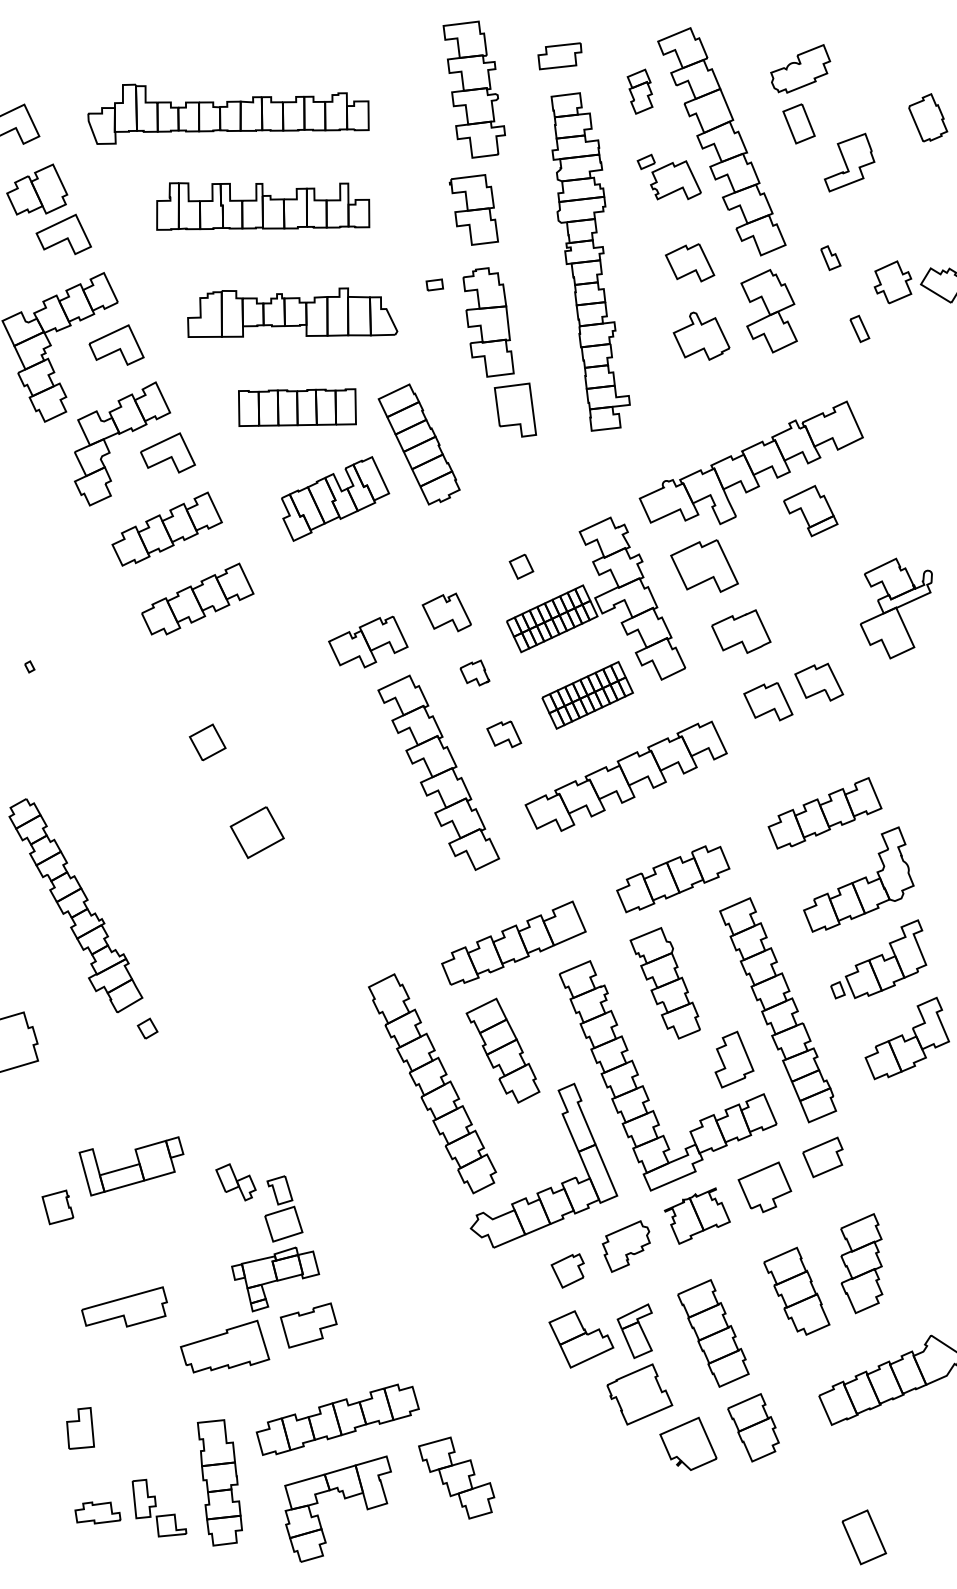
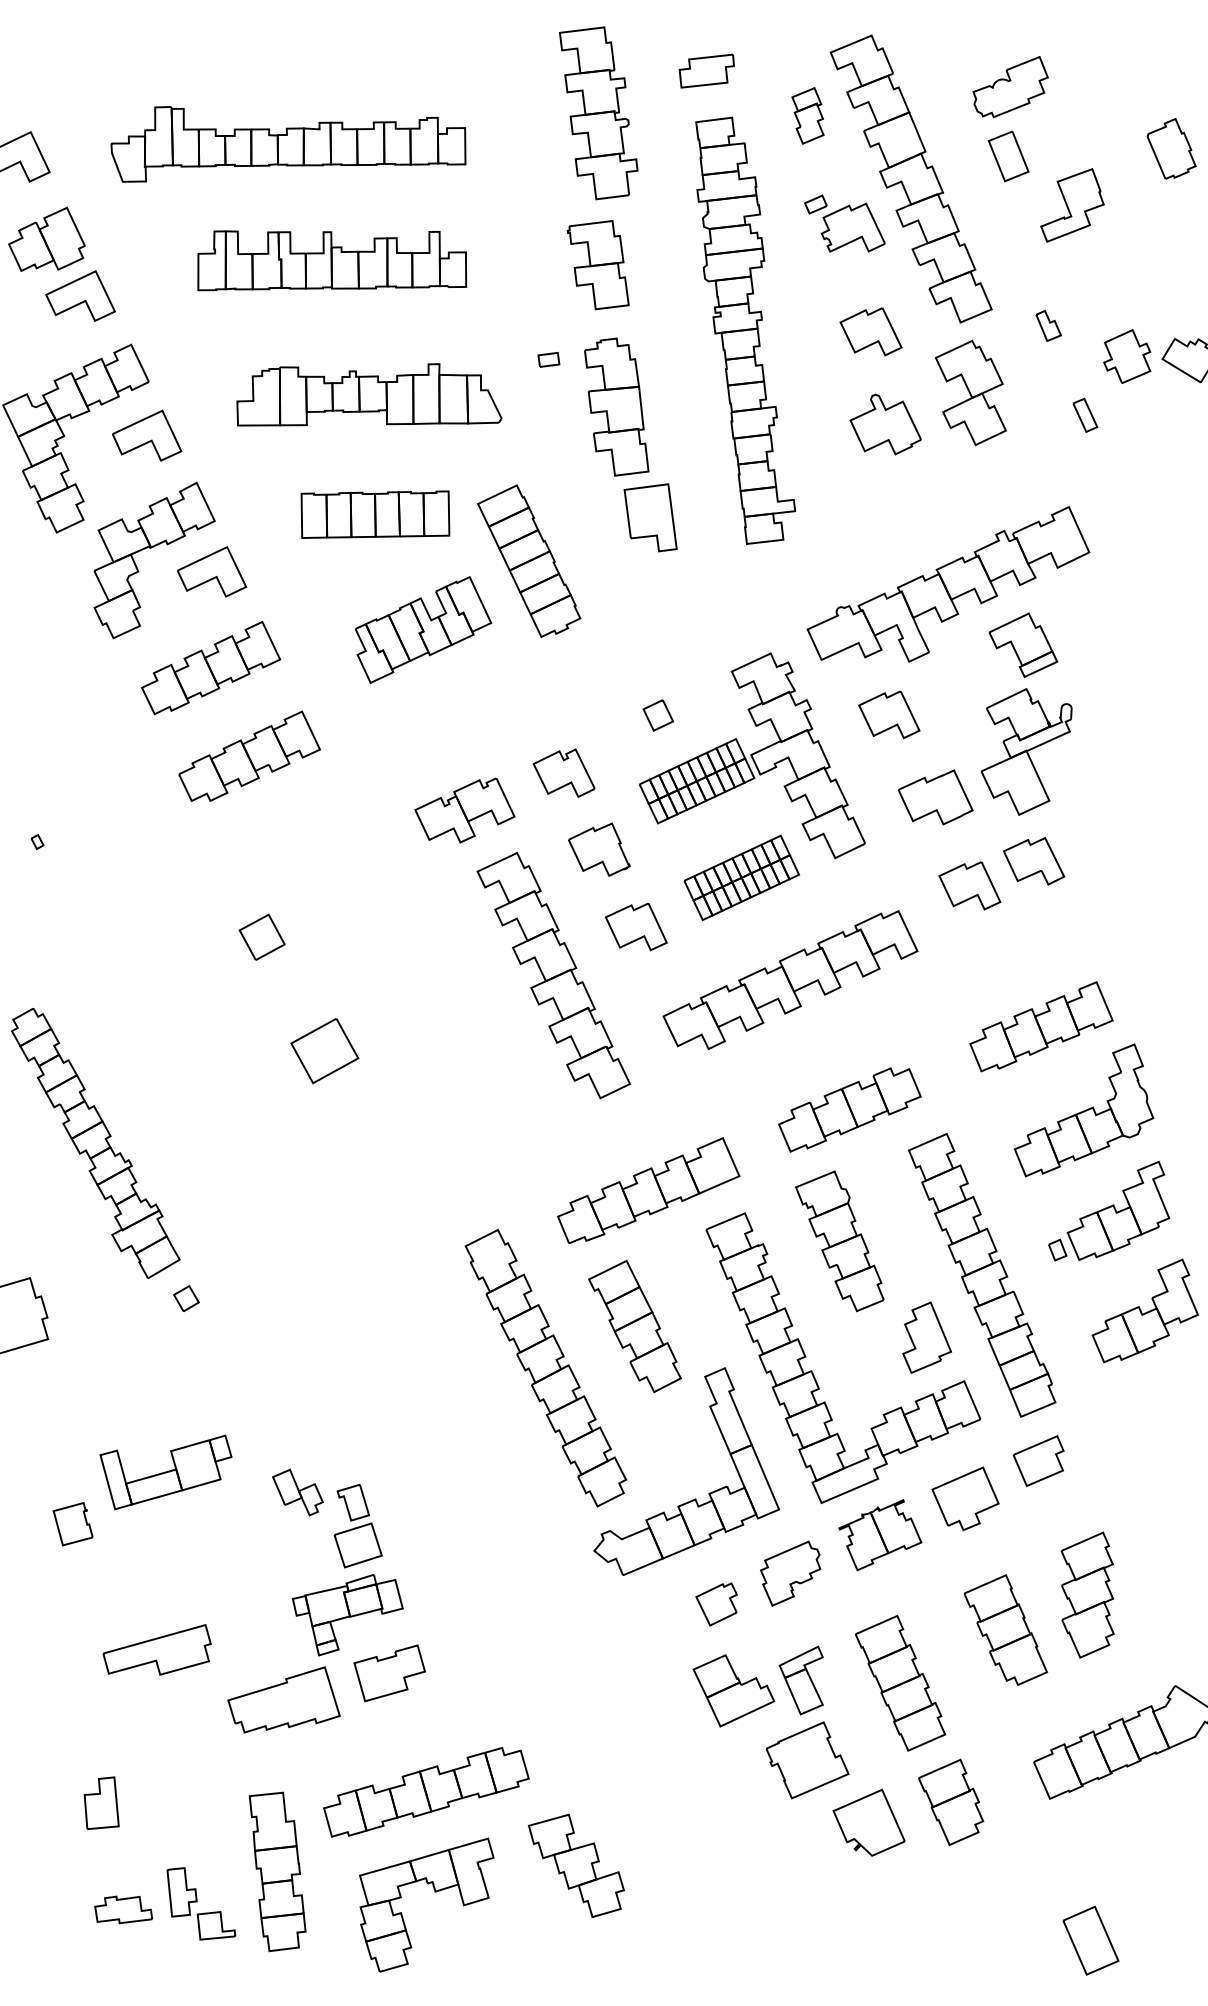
part: (704, 566) -> (889, 715), size x0.71
part: (895, 608) -> (1025, 751), moved
part: (474, 672) -> (598, 848), size x1.67
part: (504, 734) -> (636, 927), size x1.43

